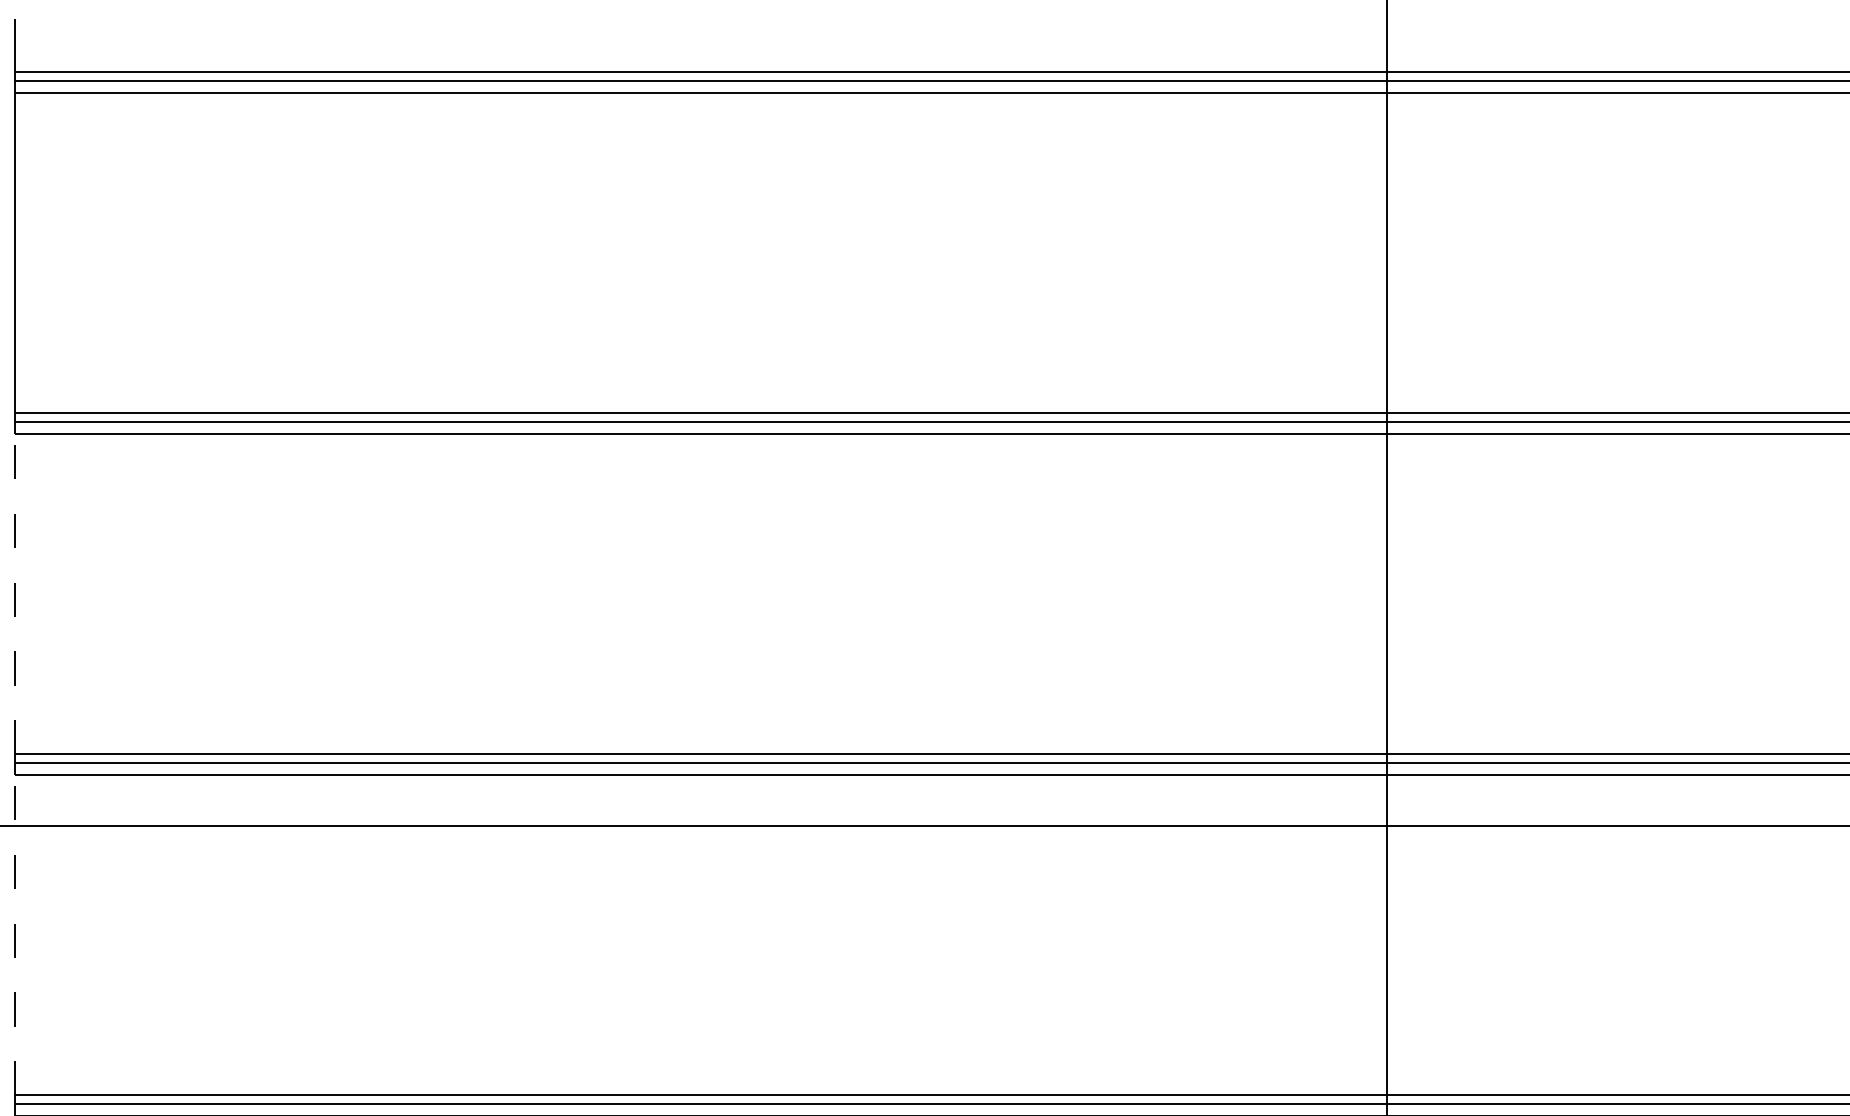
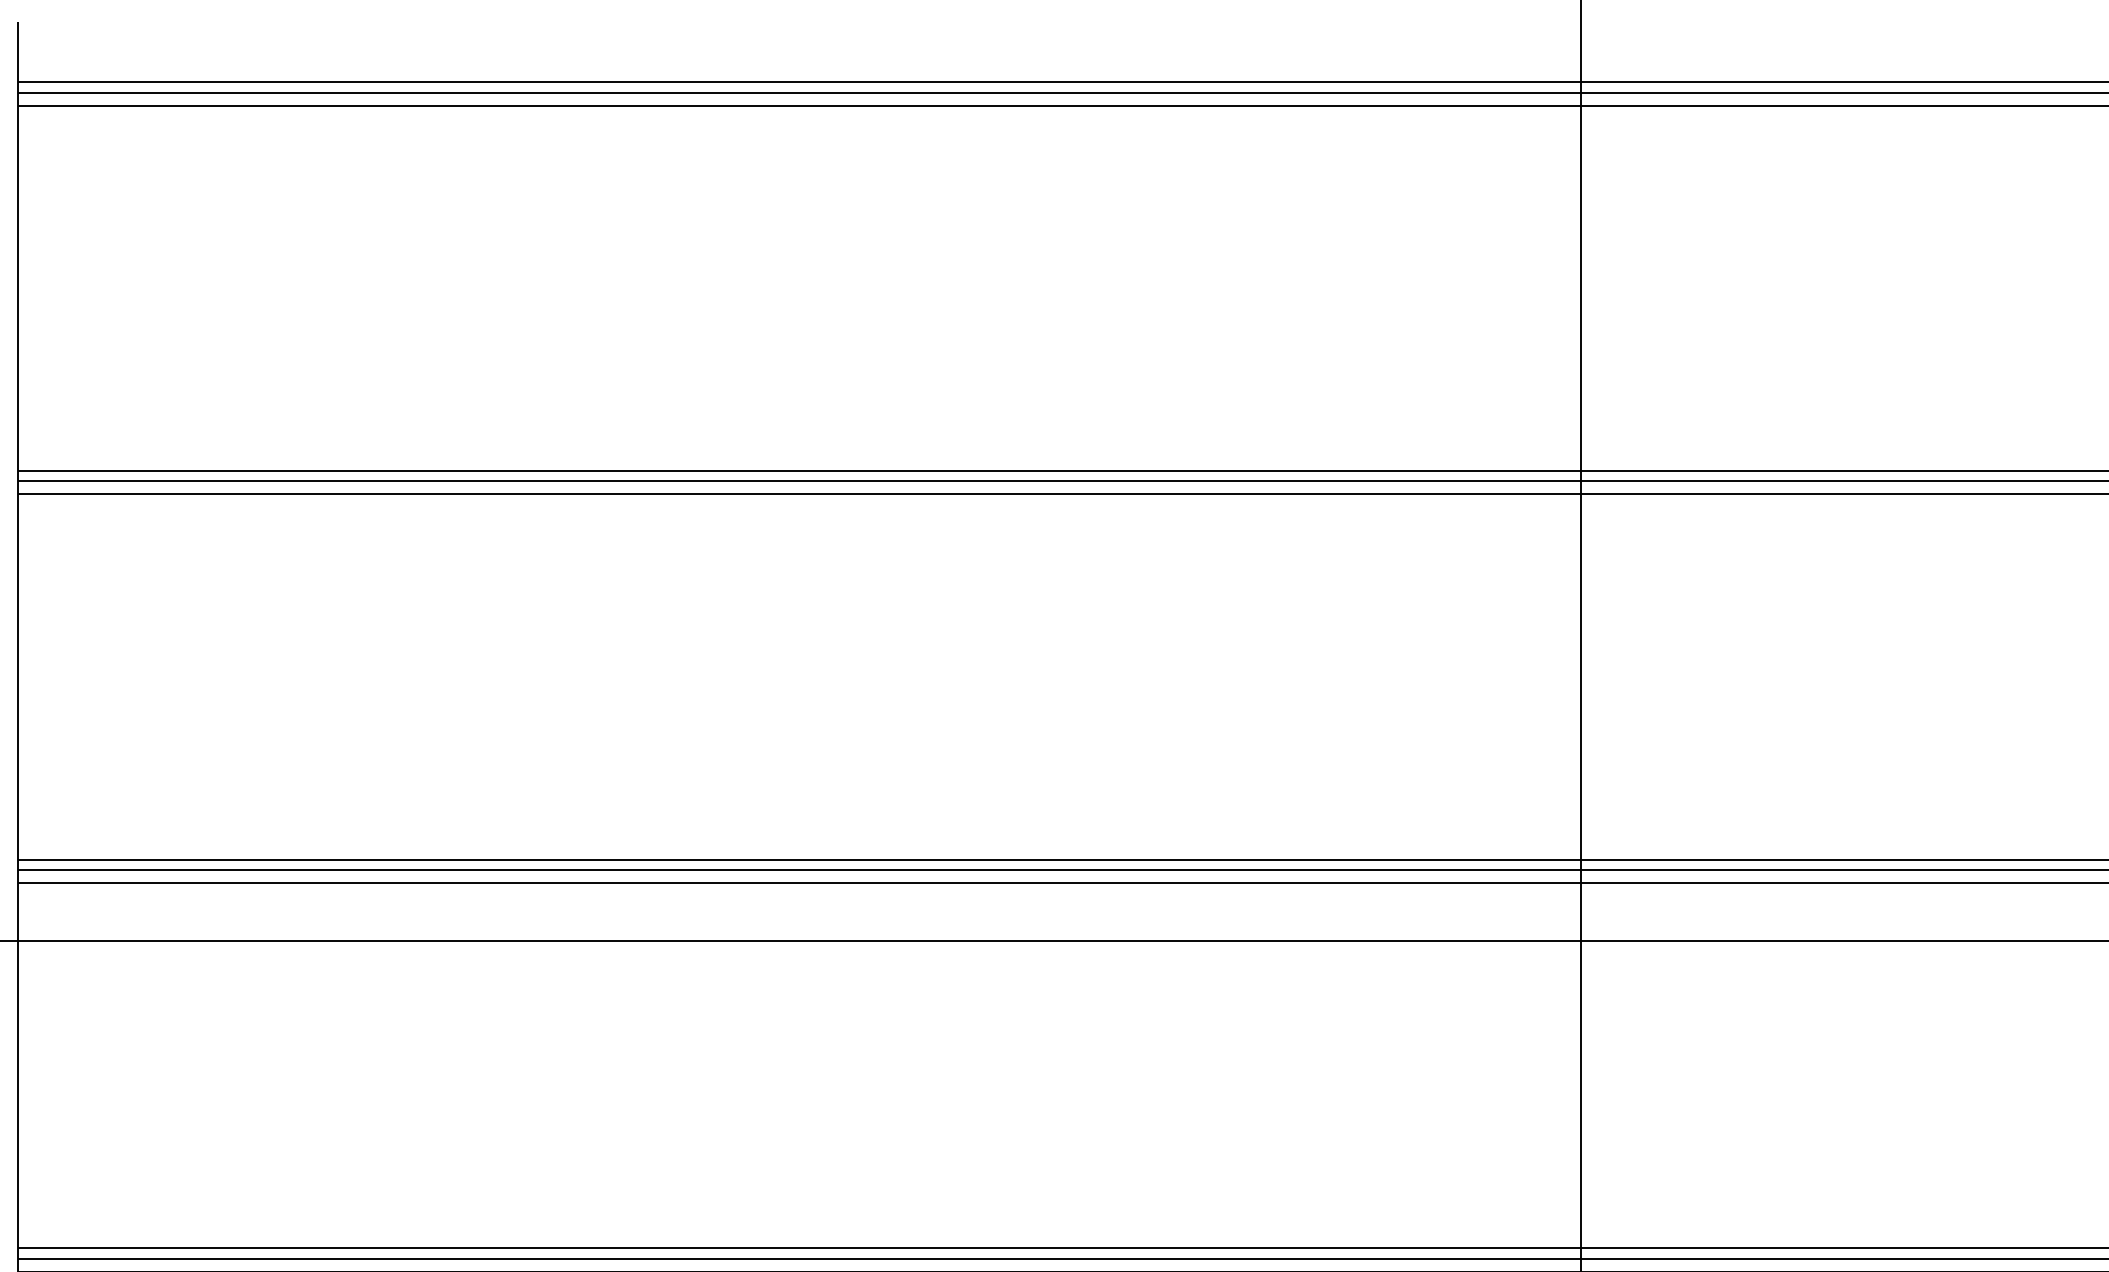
line: (15, 594) -> (17, 677), dashed -> solid
line: (15, 934) -> (17, 1065), dashed -> solid

